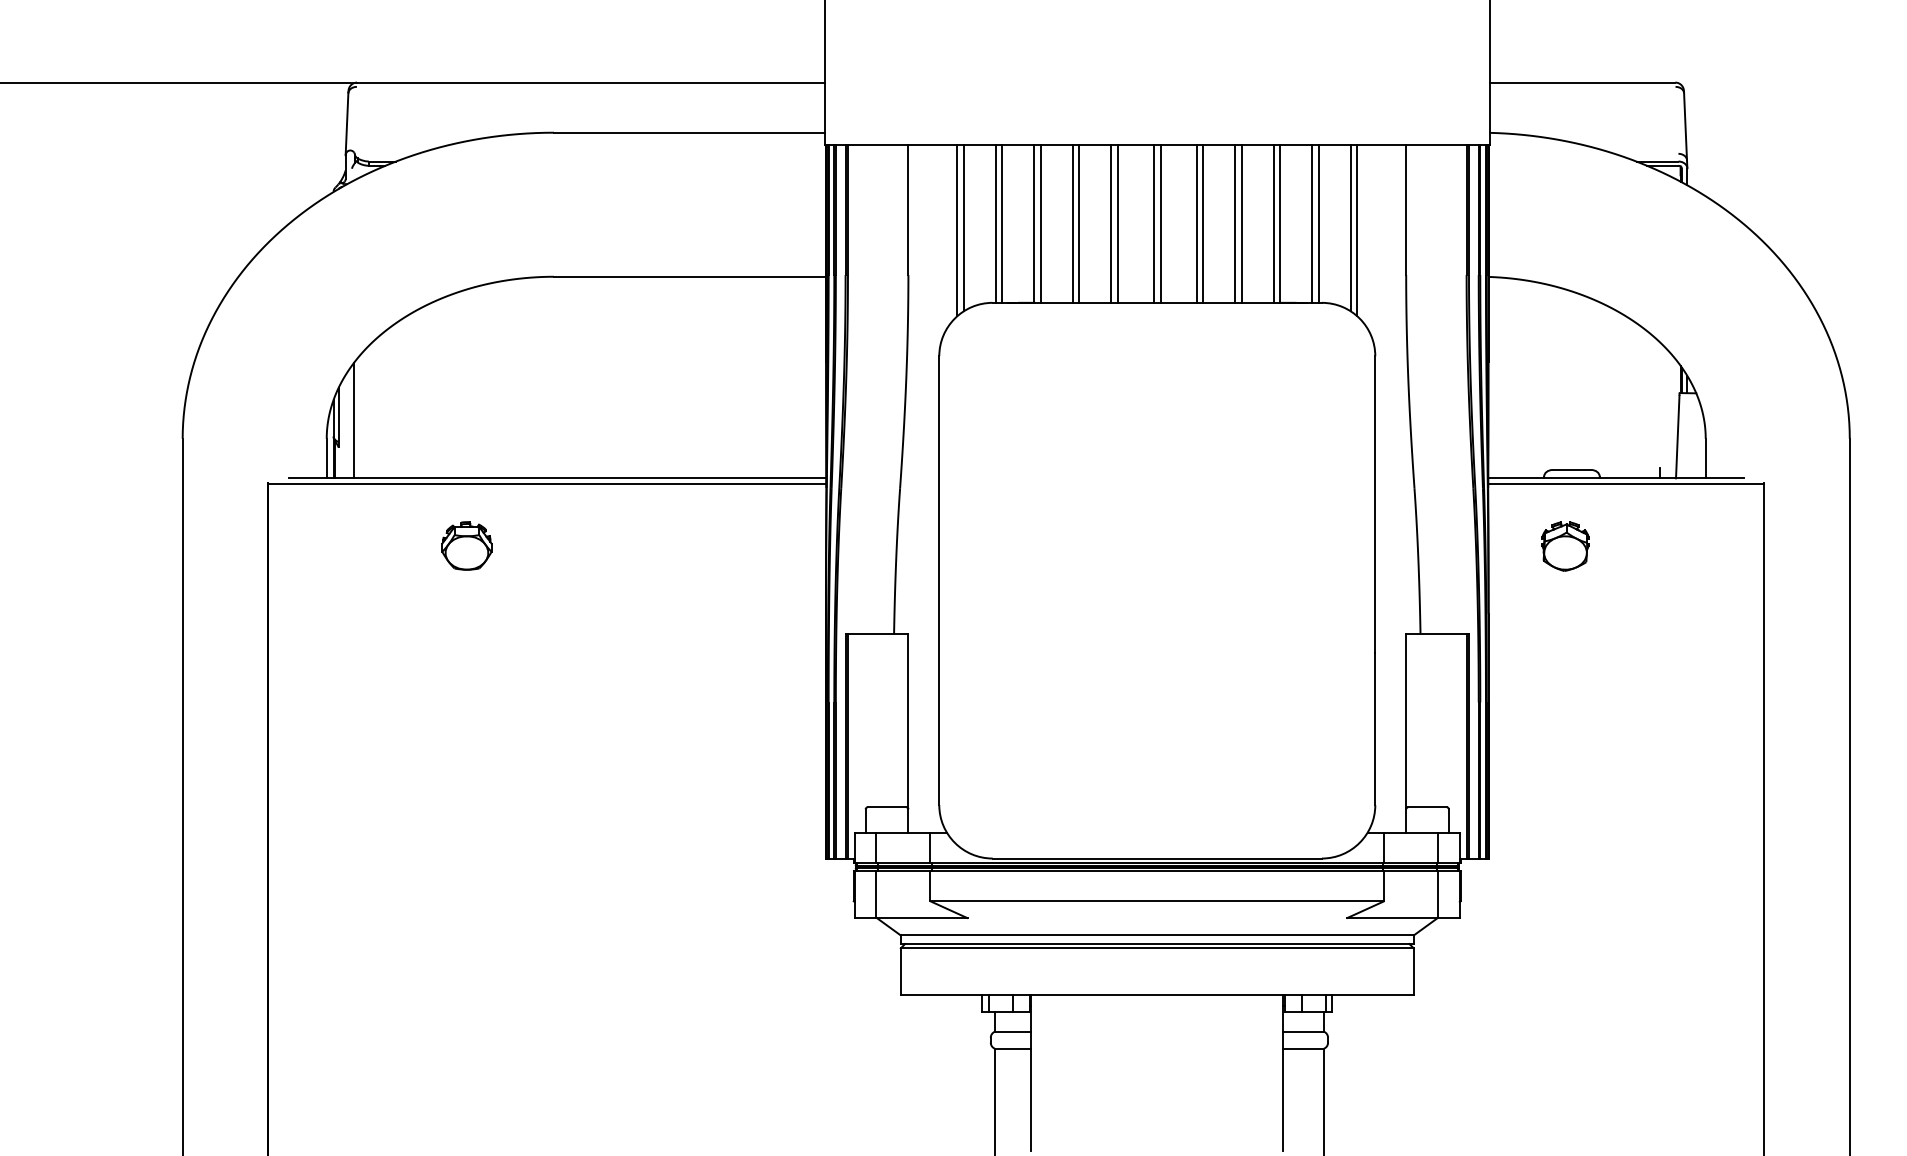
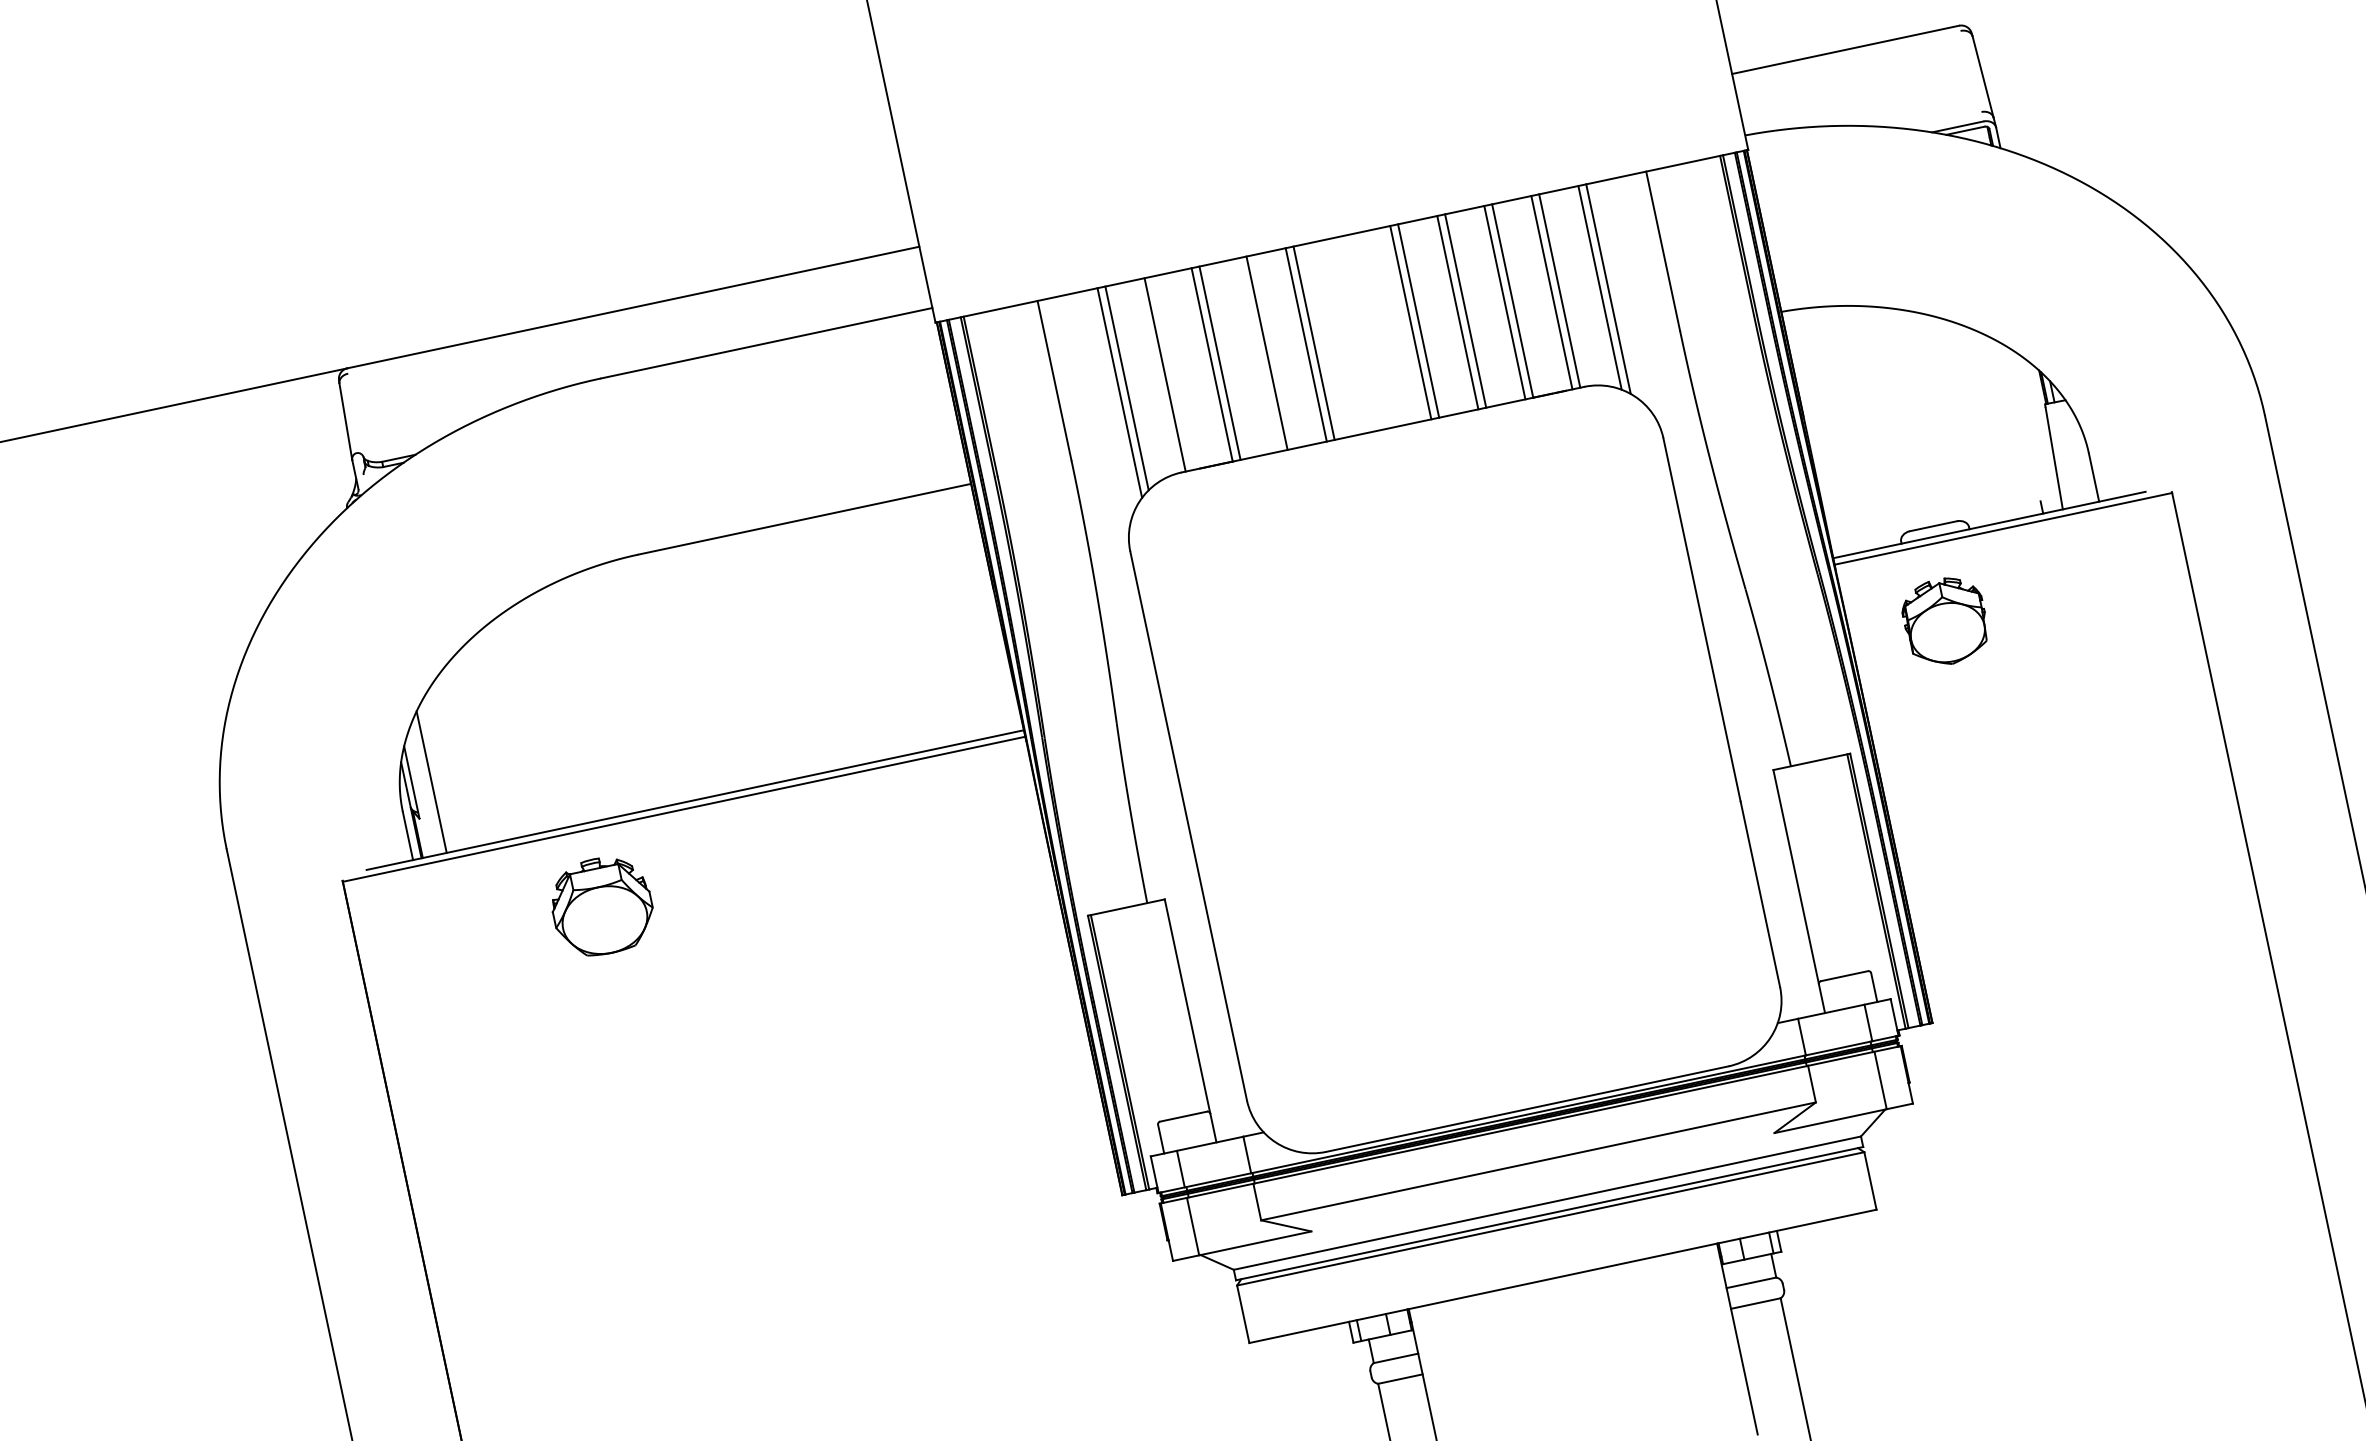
line: (1002, 223) -> (1173, 372), removed
line: (1072, 223) -> (1258, 354), removed
line: (1154, 223) -> (1358, 333), removed
line: (1160, 223) -> (1366, 331), removed
part: (466, 545) -> (601, 905), size x1.6
part: (1565, 546) -> (1945, 621), size x1.4

